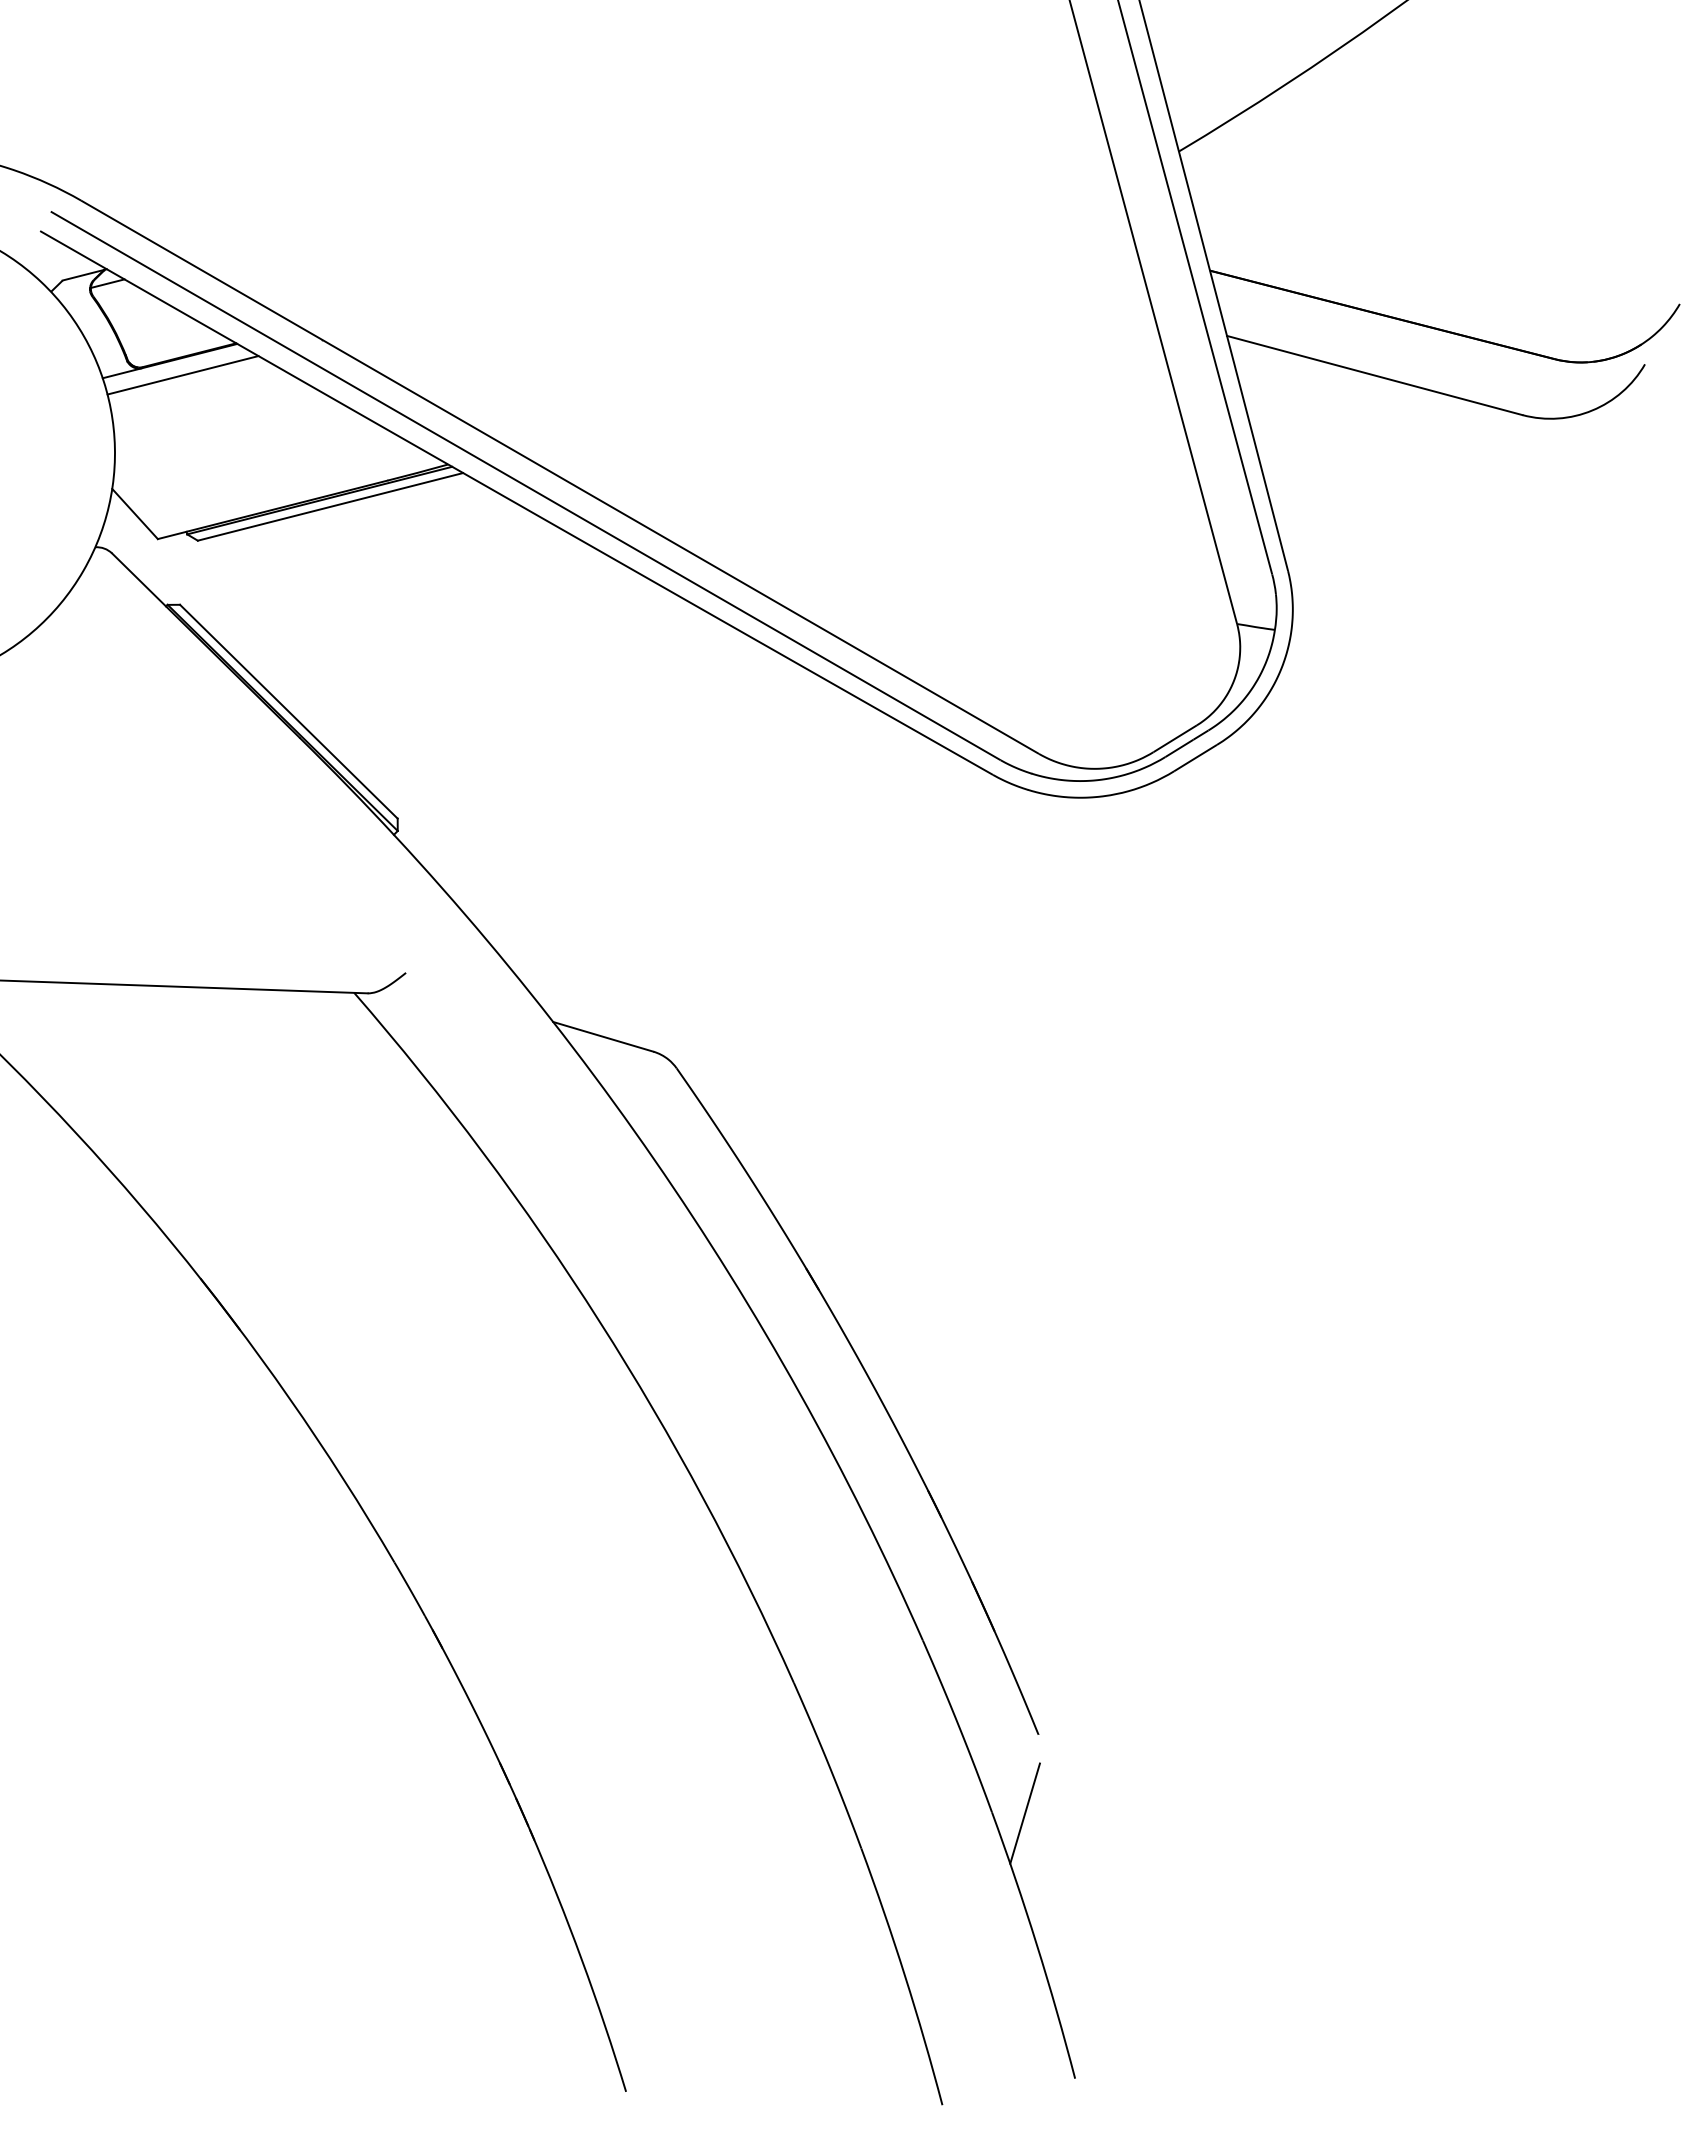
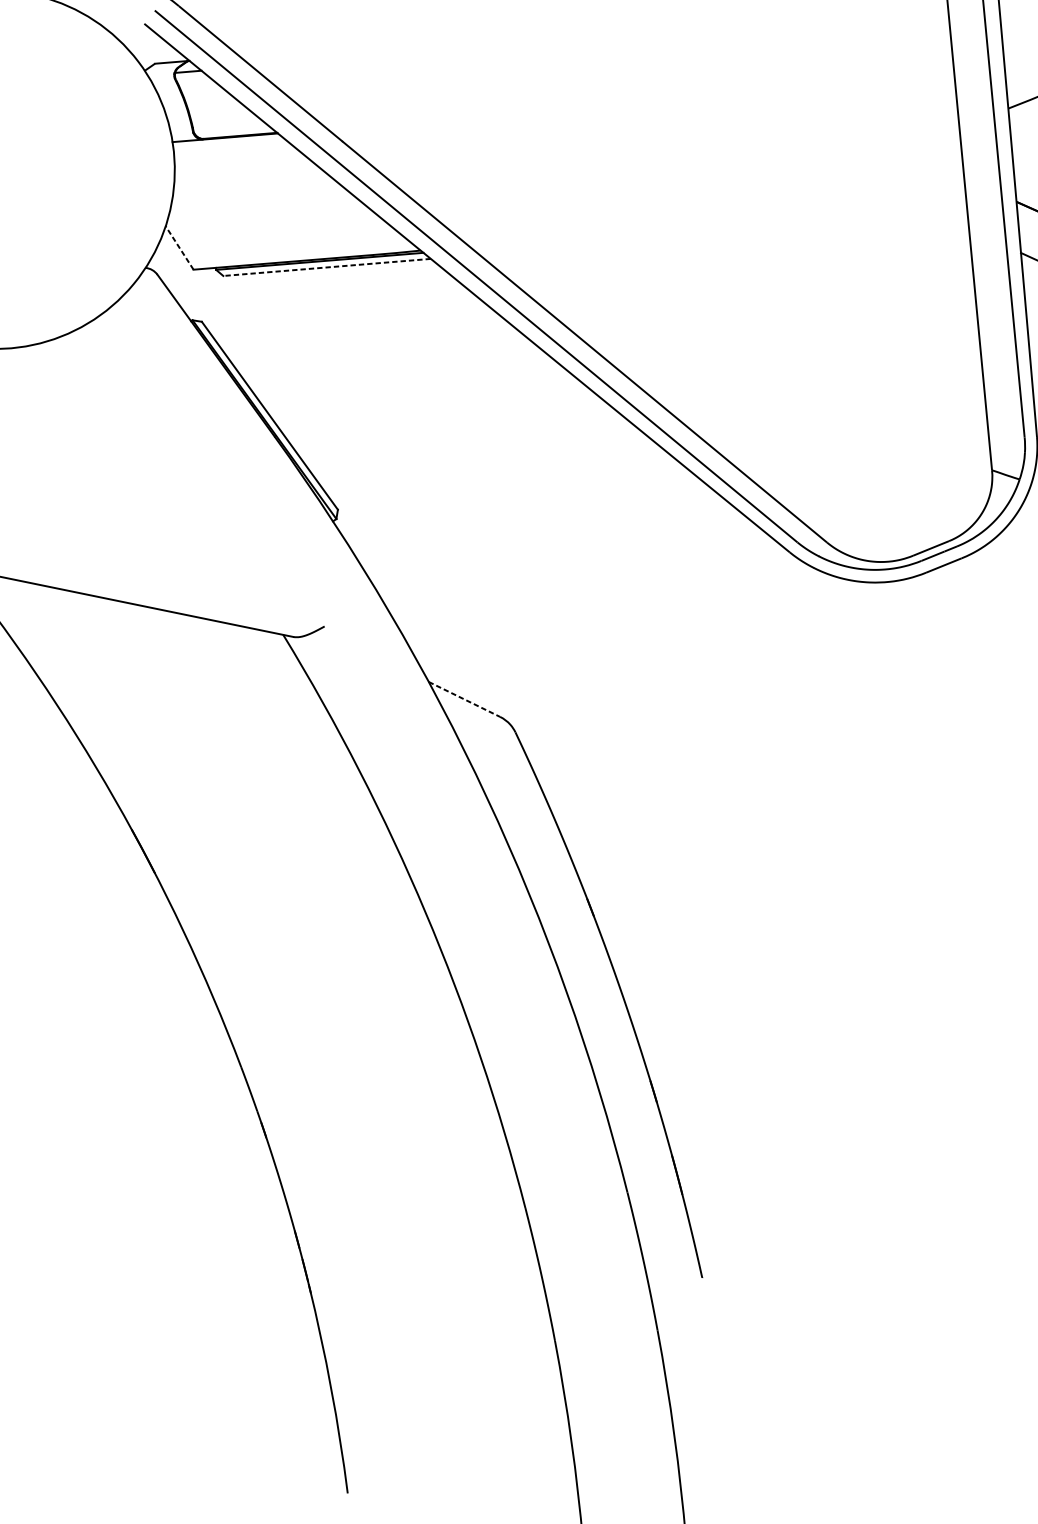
line: (182, 375) -> (232, 150), removed
line: (330, 506) -> (327, 267), solid -> dashed
line: (135, 514) -> (179, 248), solid -> dashed
line: (603, 1036) -> (464, 699), solid -> dashed
line: (1024, 1813) -> (681, 1335), removed

